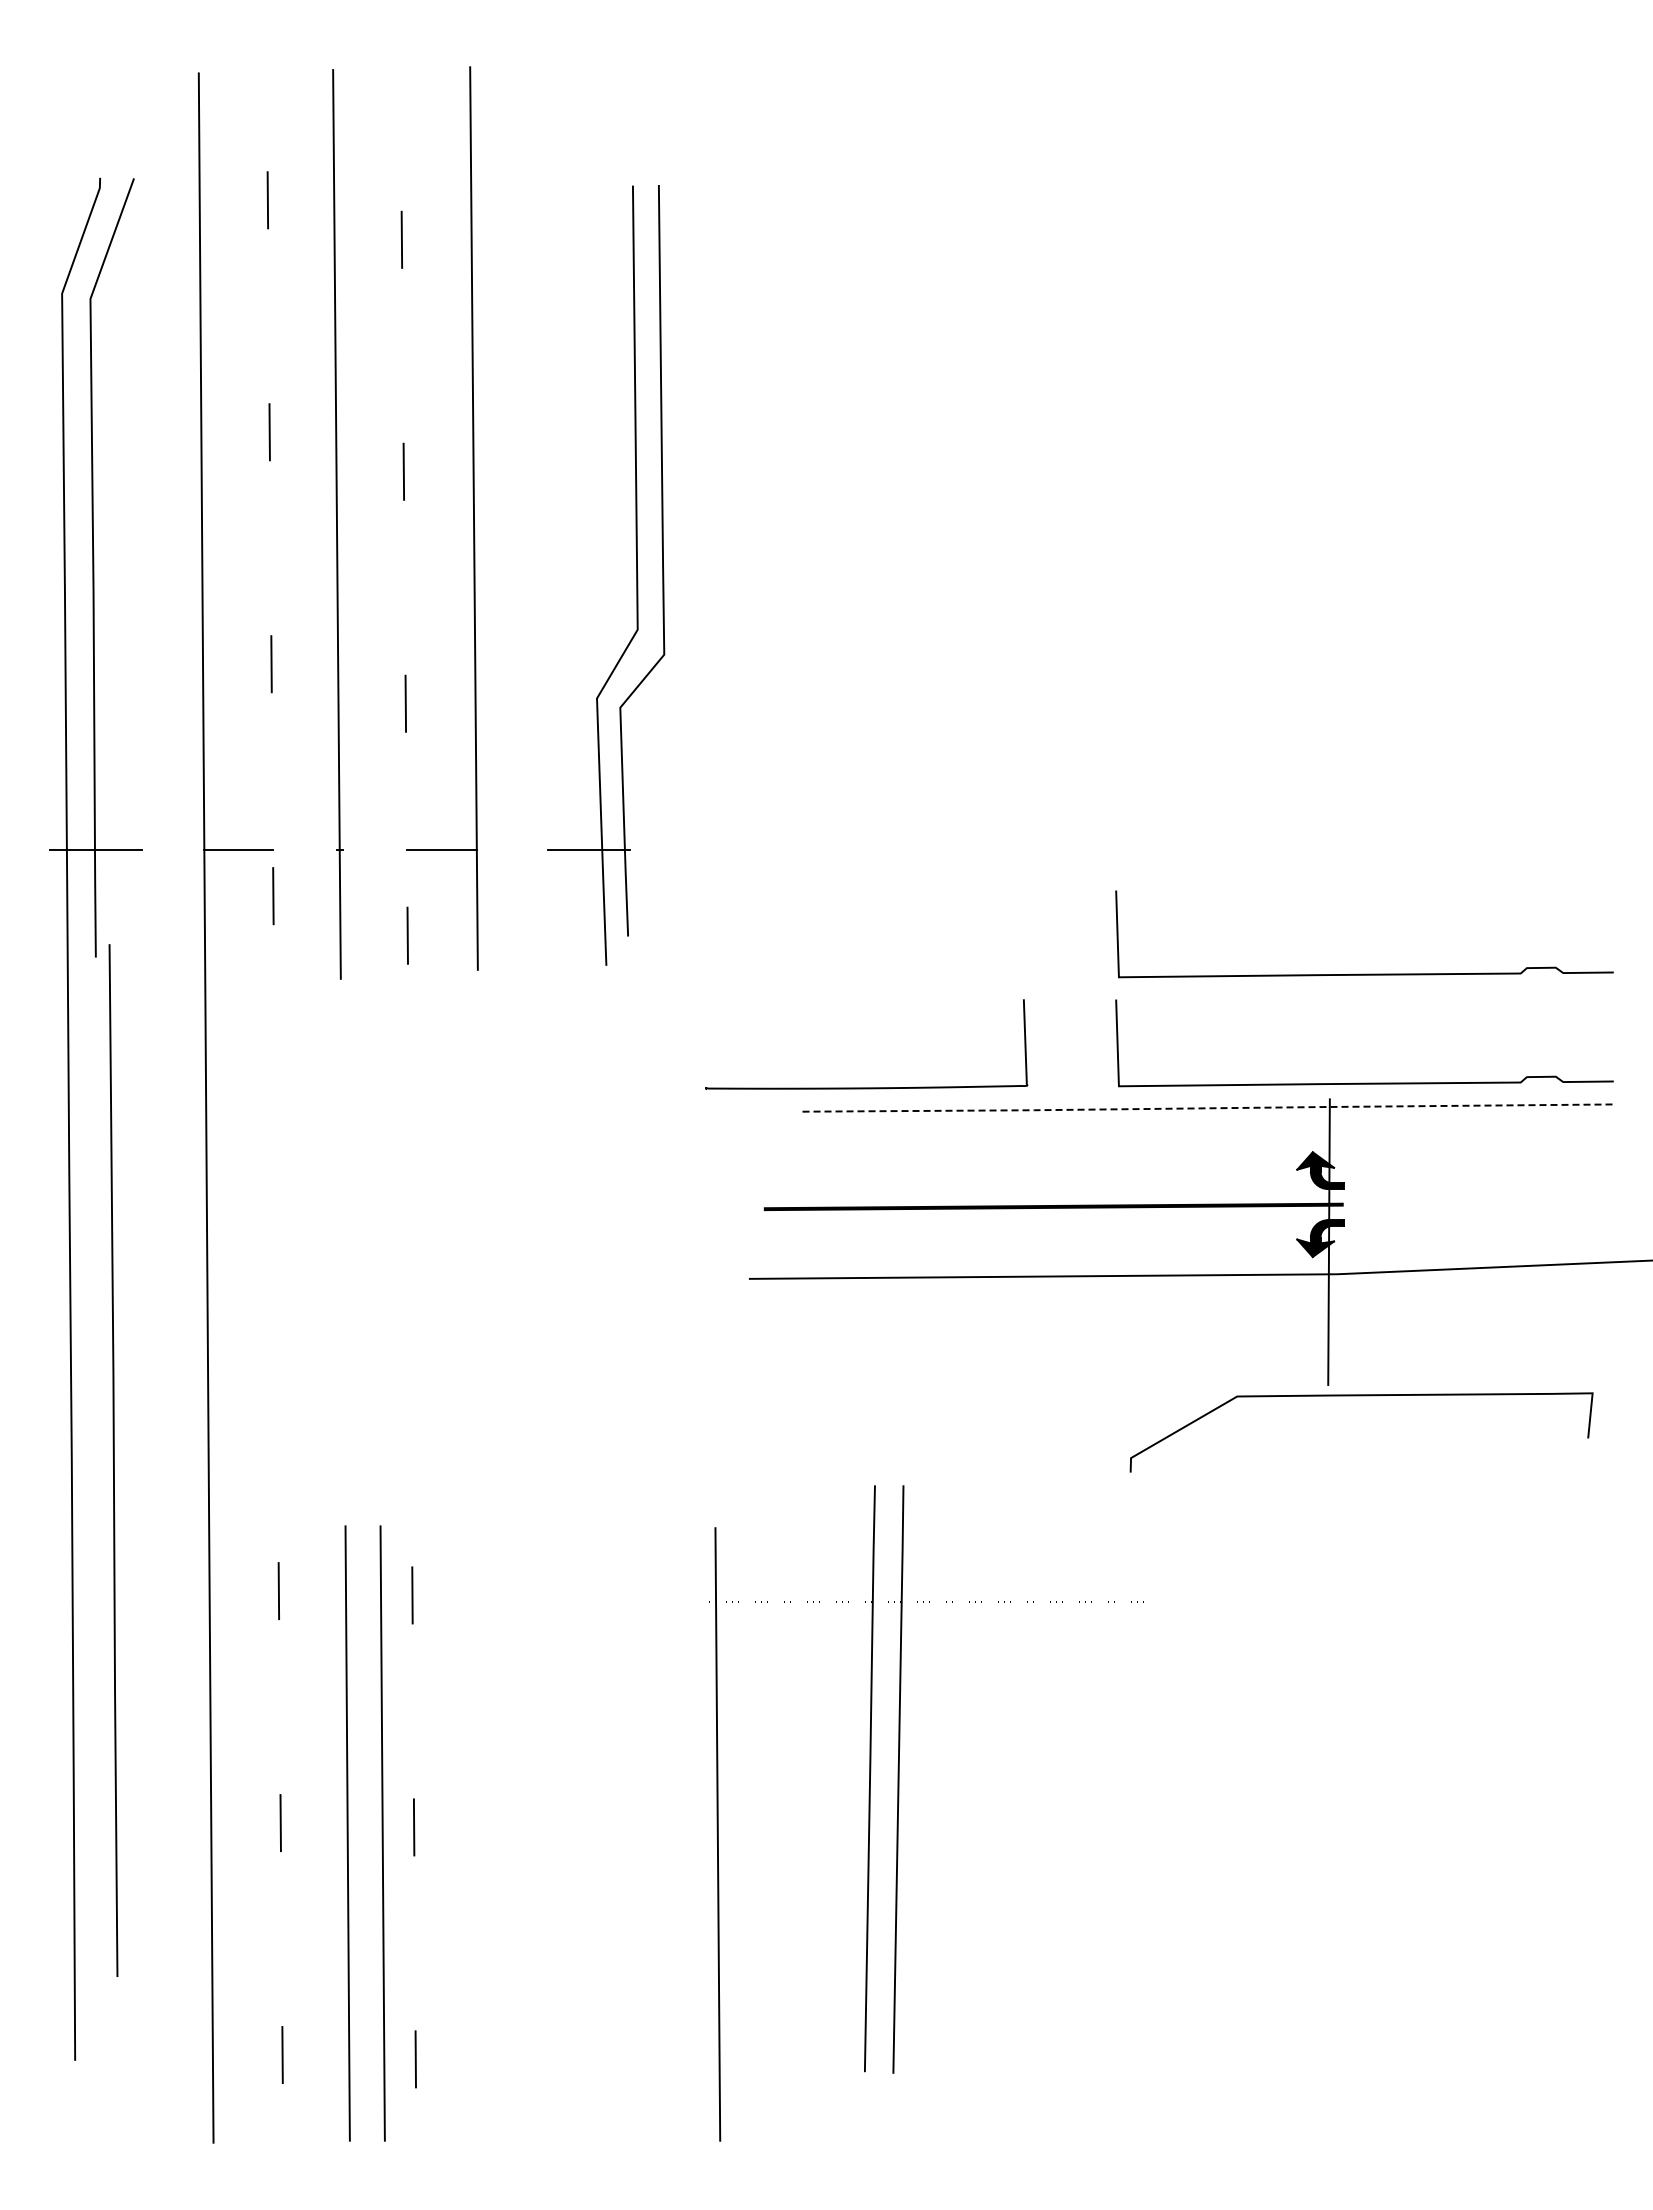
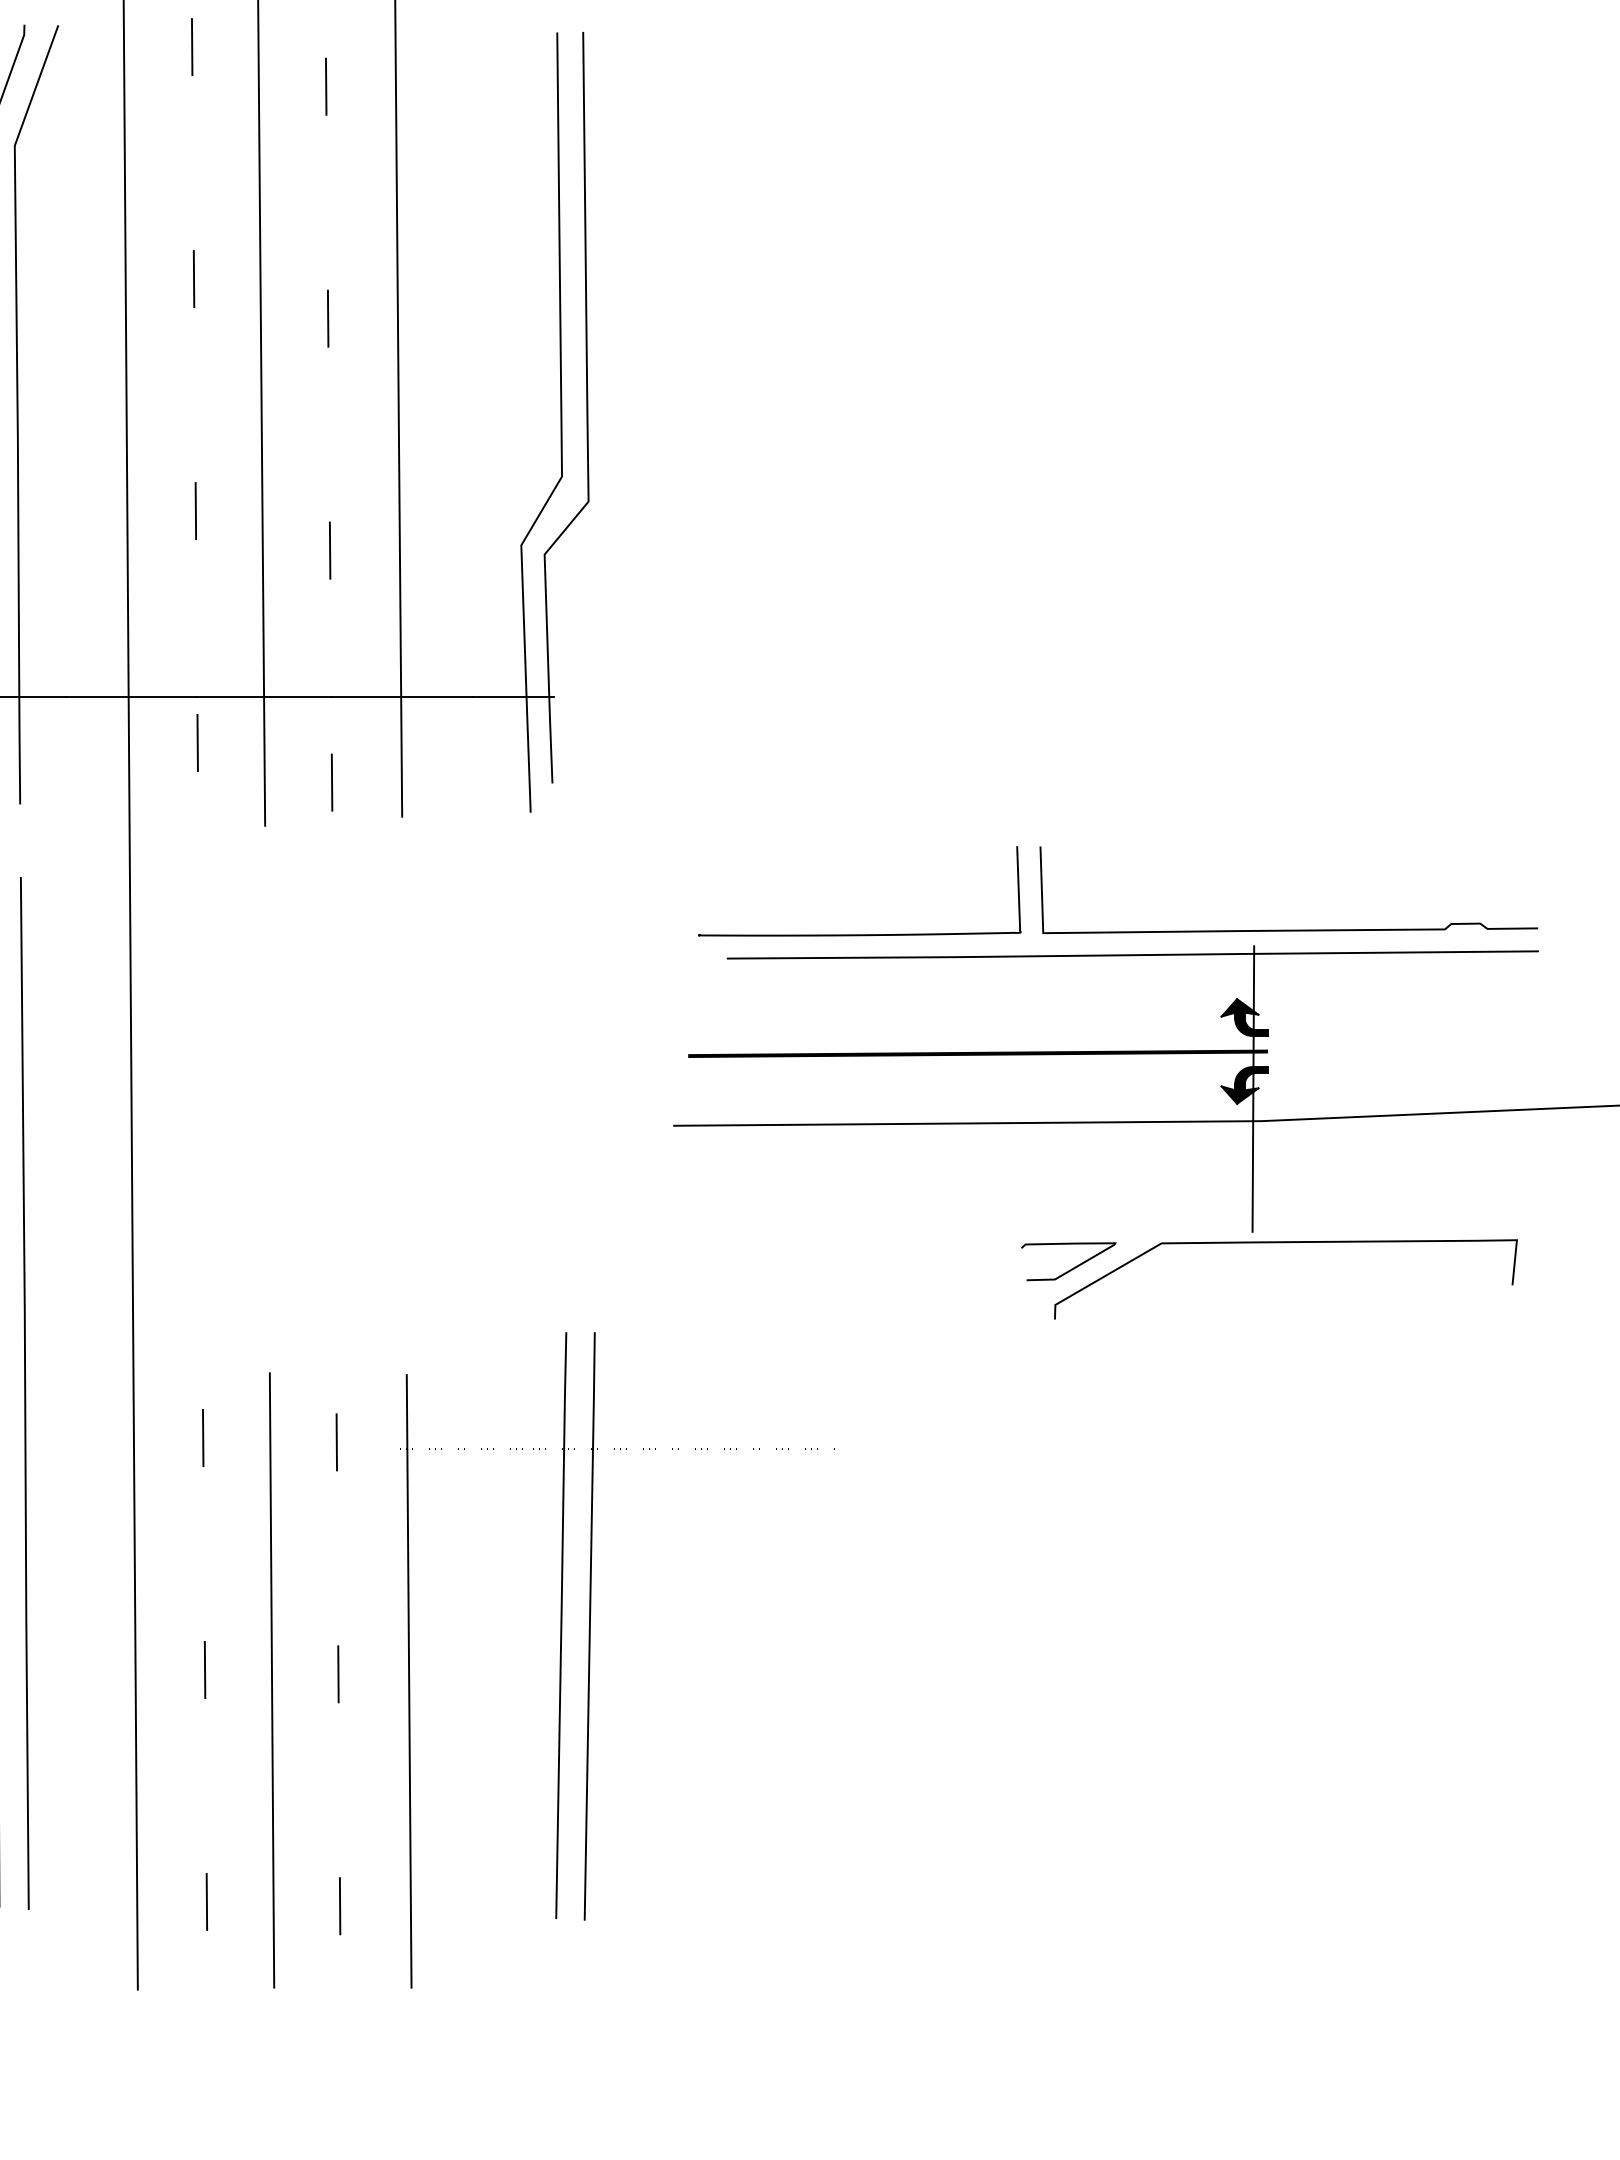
line: (173, 849) -> (97, 696), added
line: (304, 849) -> (228, 696), added
line: (374, 849) -> (298, 696), added
line: (512, 849) -> (436, 696), added
curve: (1364, 973) -> (1288, 820), removed
curve: (866, 1087) -> (859, 934), moved
line: (1209, 1108) -> (1133, 955), dashed -> solid
part: (1147, 1421) -> (1071, 1268), added
line: (113, 1460) -> (24, 1393), moved
part: (898, 1813) -> (589, 1660), moved
line: (382, 1833) -> (306, 1680), removed

